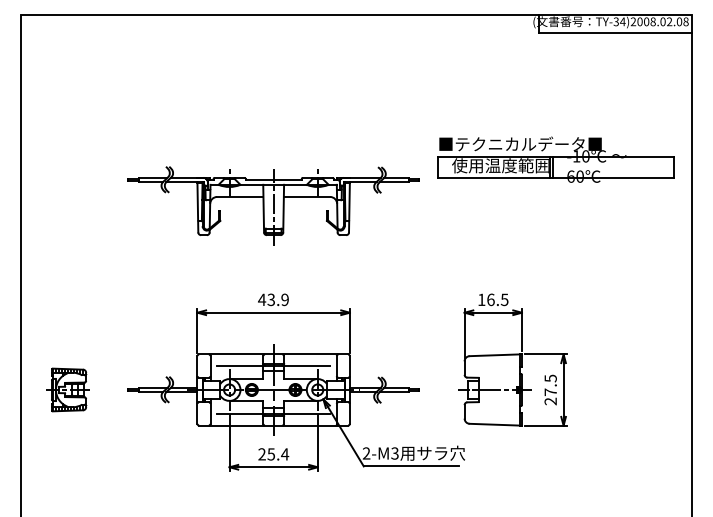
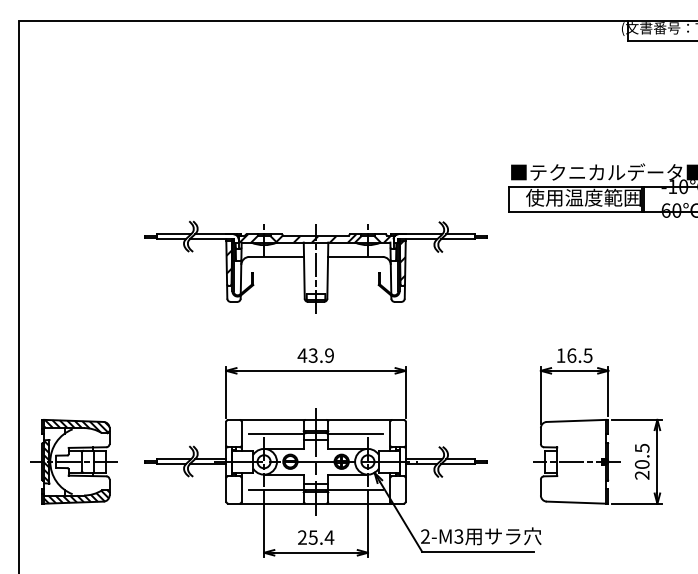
part: (273, 205) -> (315, 266), moved
part: (67, 389) -> (73, 461), size x1.67
text: (550, 392) -> (641, 464), 27.5 -> 20.5

